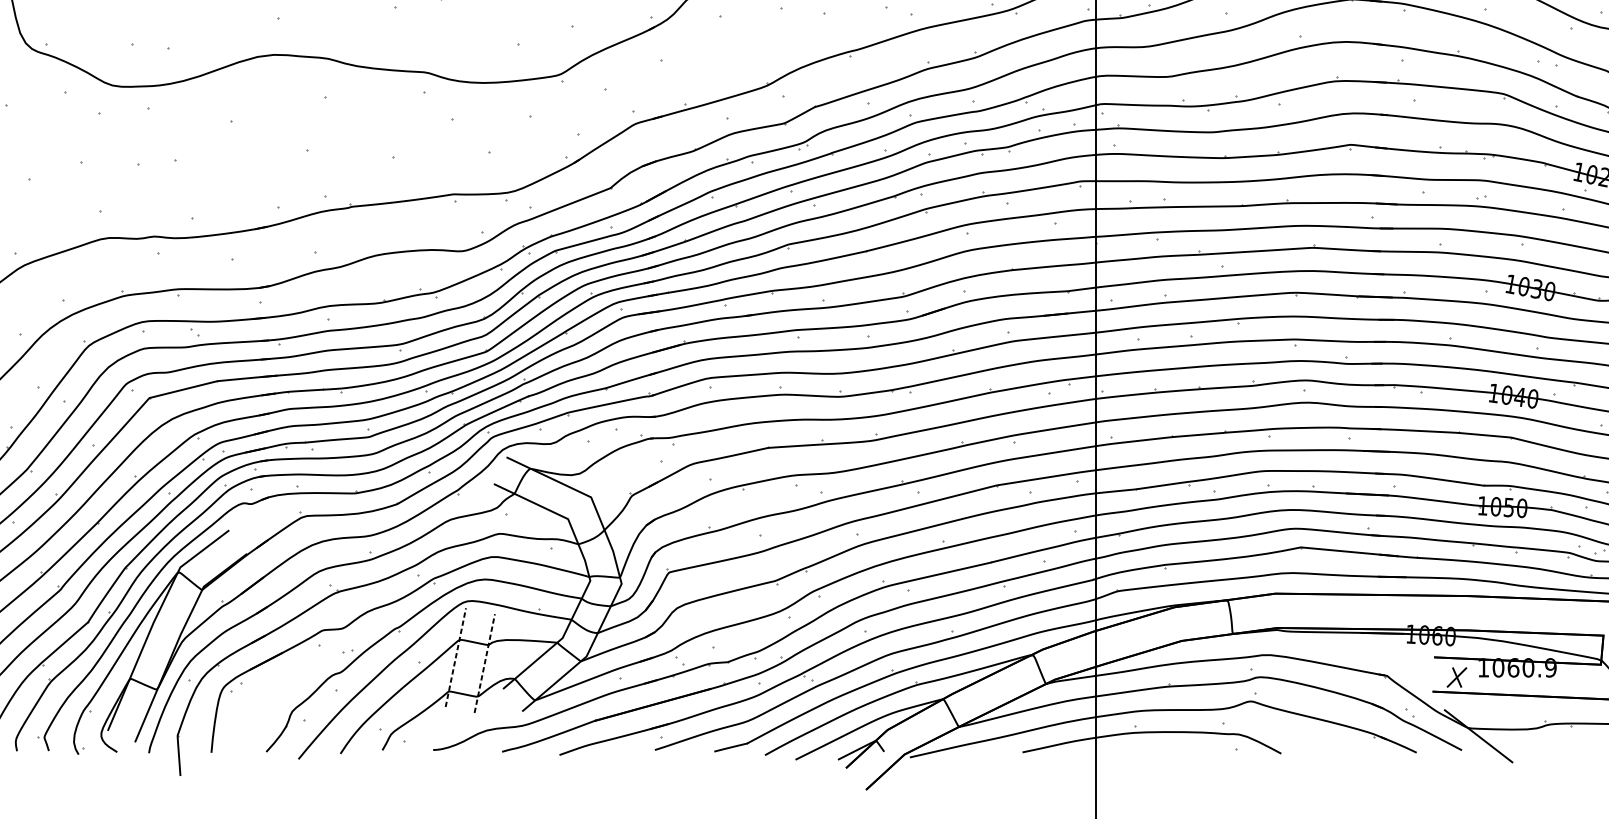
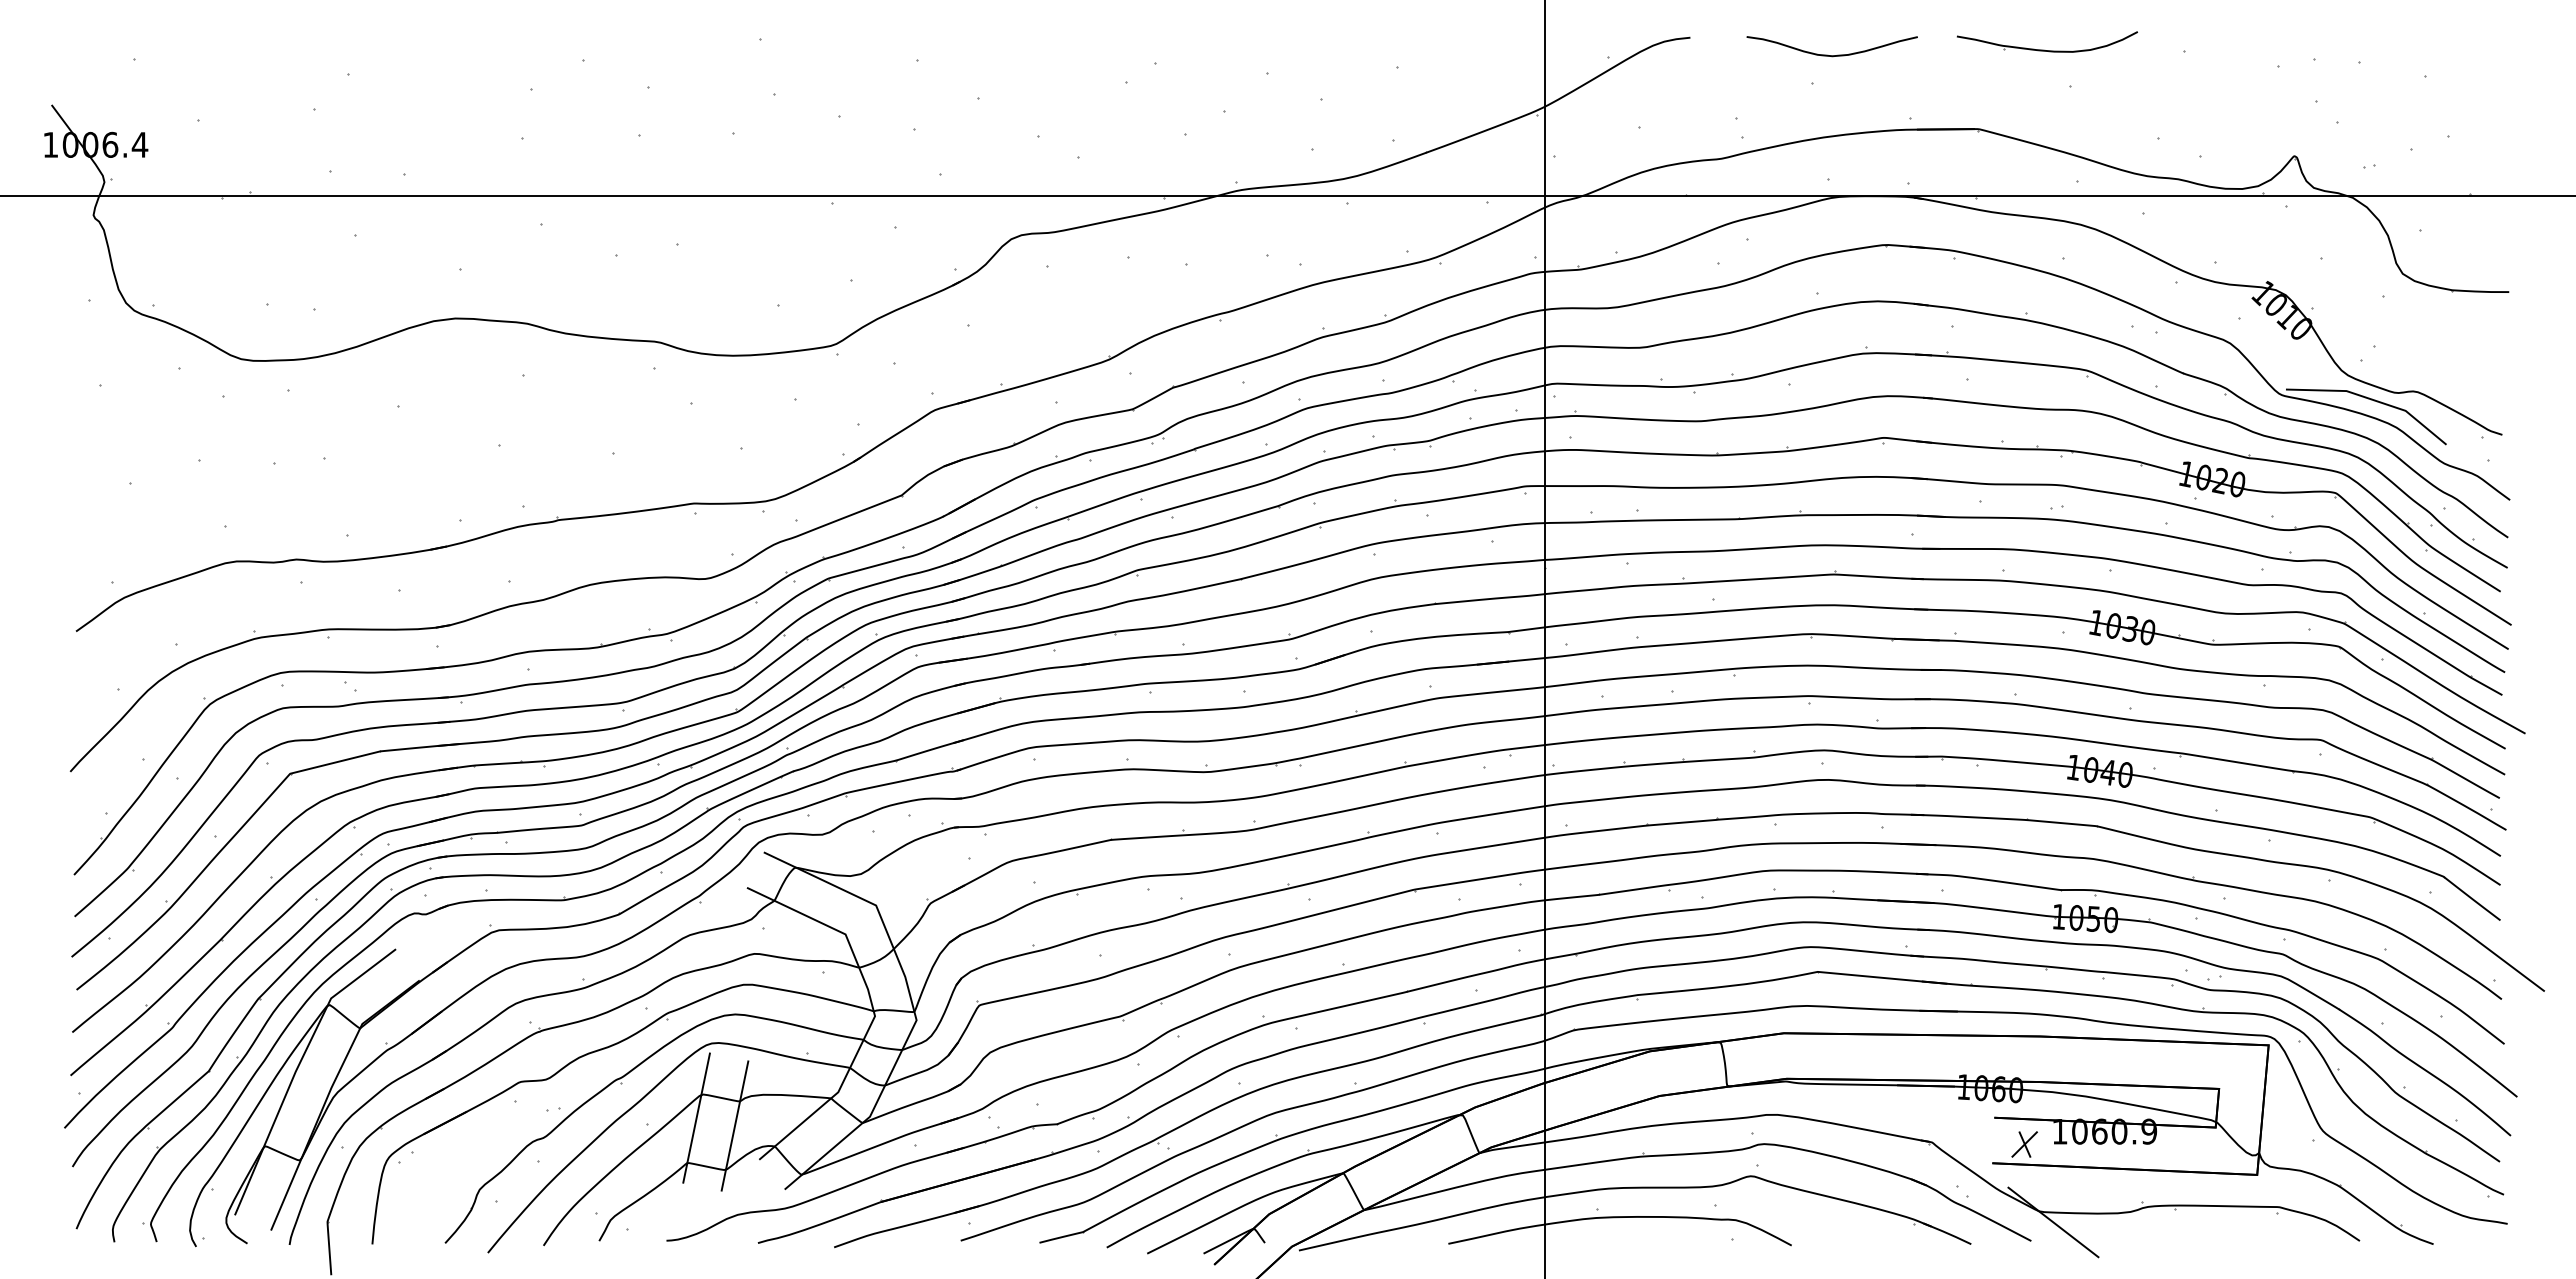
line: (455, 657) -> (696, 1118), dashed -> solid
line: (484, 663) -> (734, 1126), dashed -> solid

